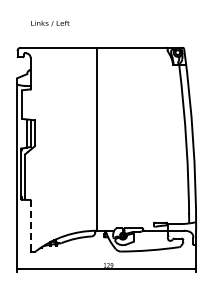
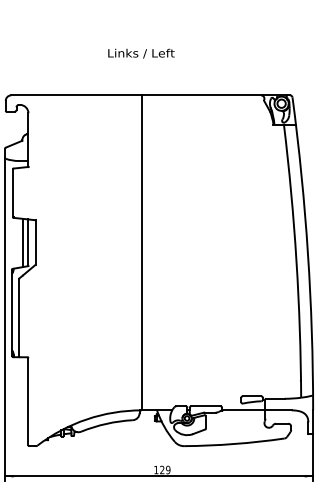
text: (50, 23) -> (141, 53), moved
line: (30, 226) -> (28, 403), dashed -> solid

